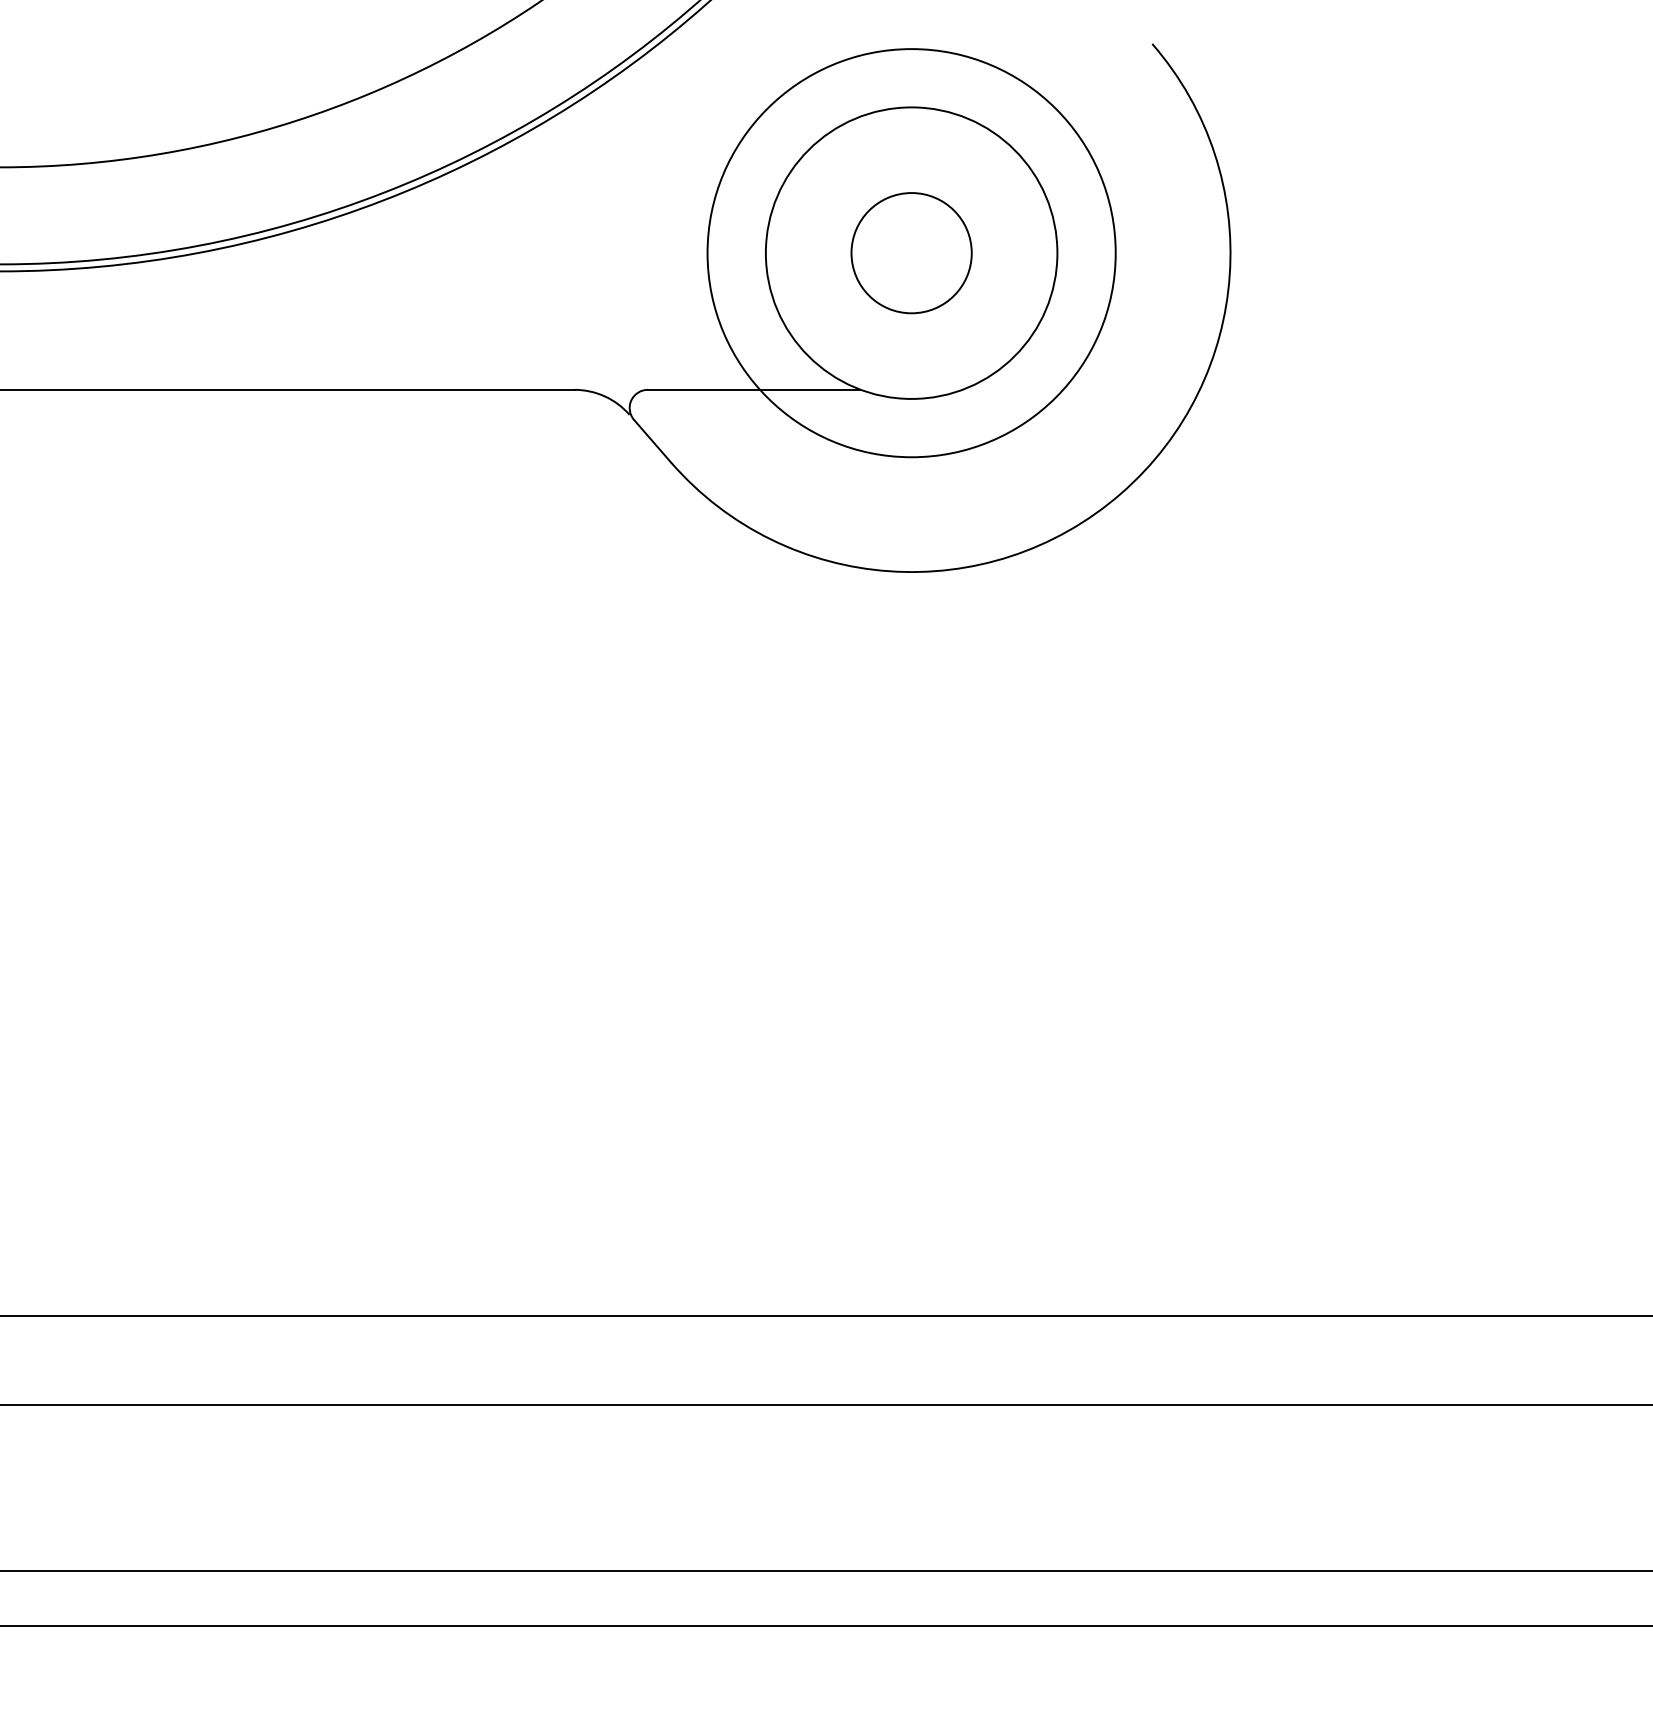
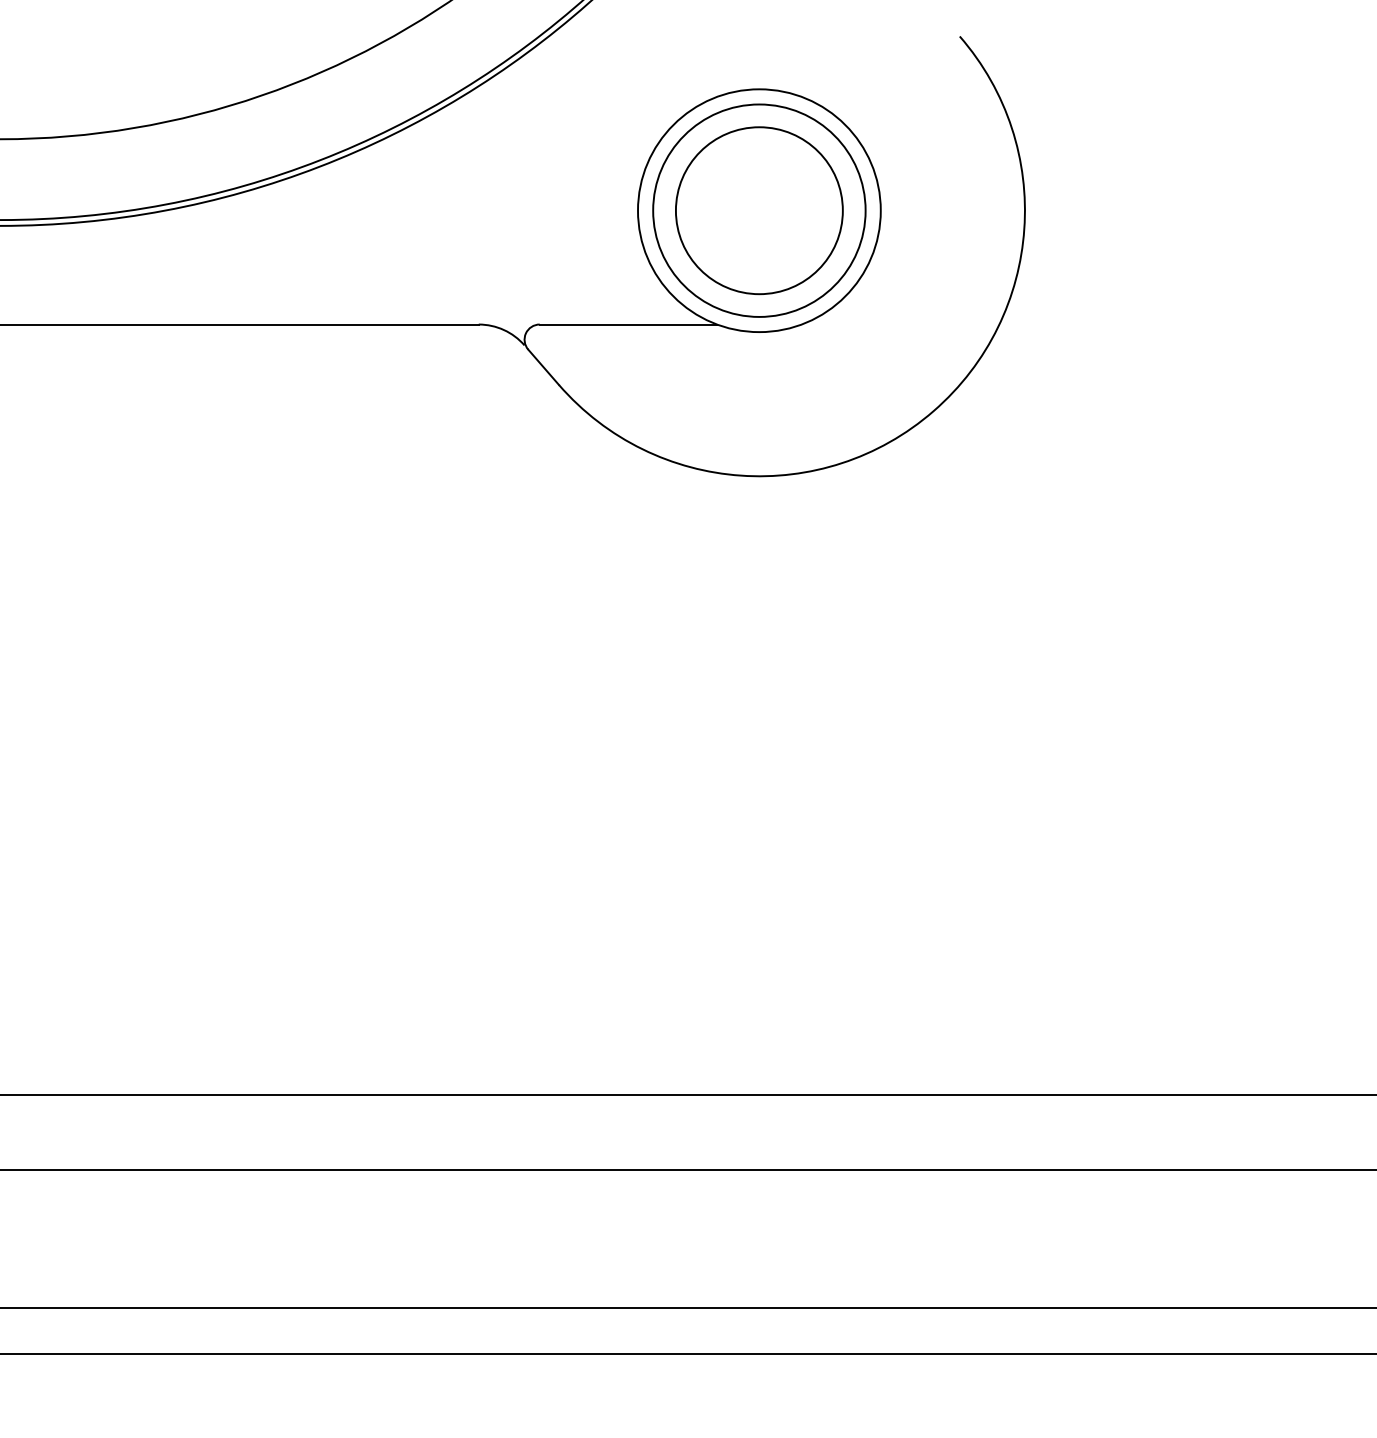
circle: (911, 252) -> (759, 210), size x0.62
circle: (911, 252) -> (759, 210), size x1.67

